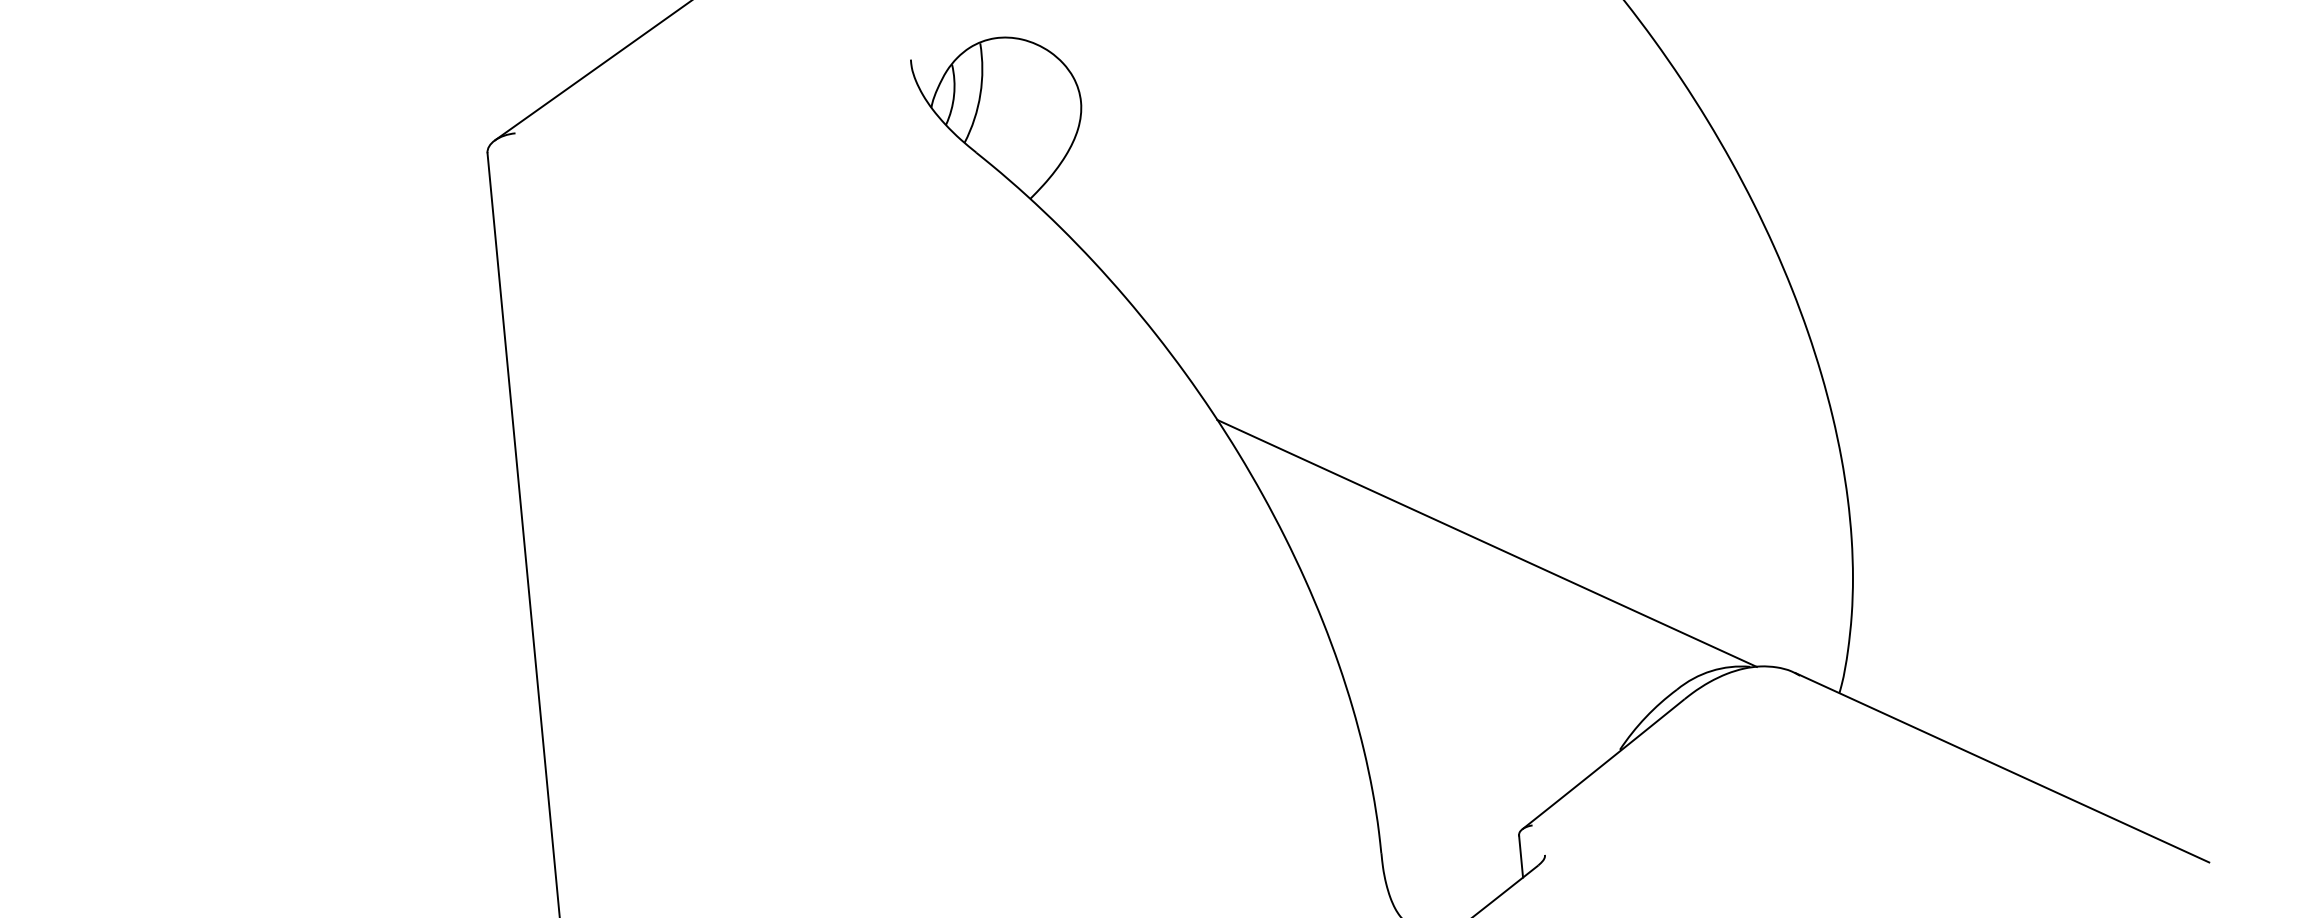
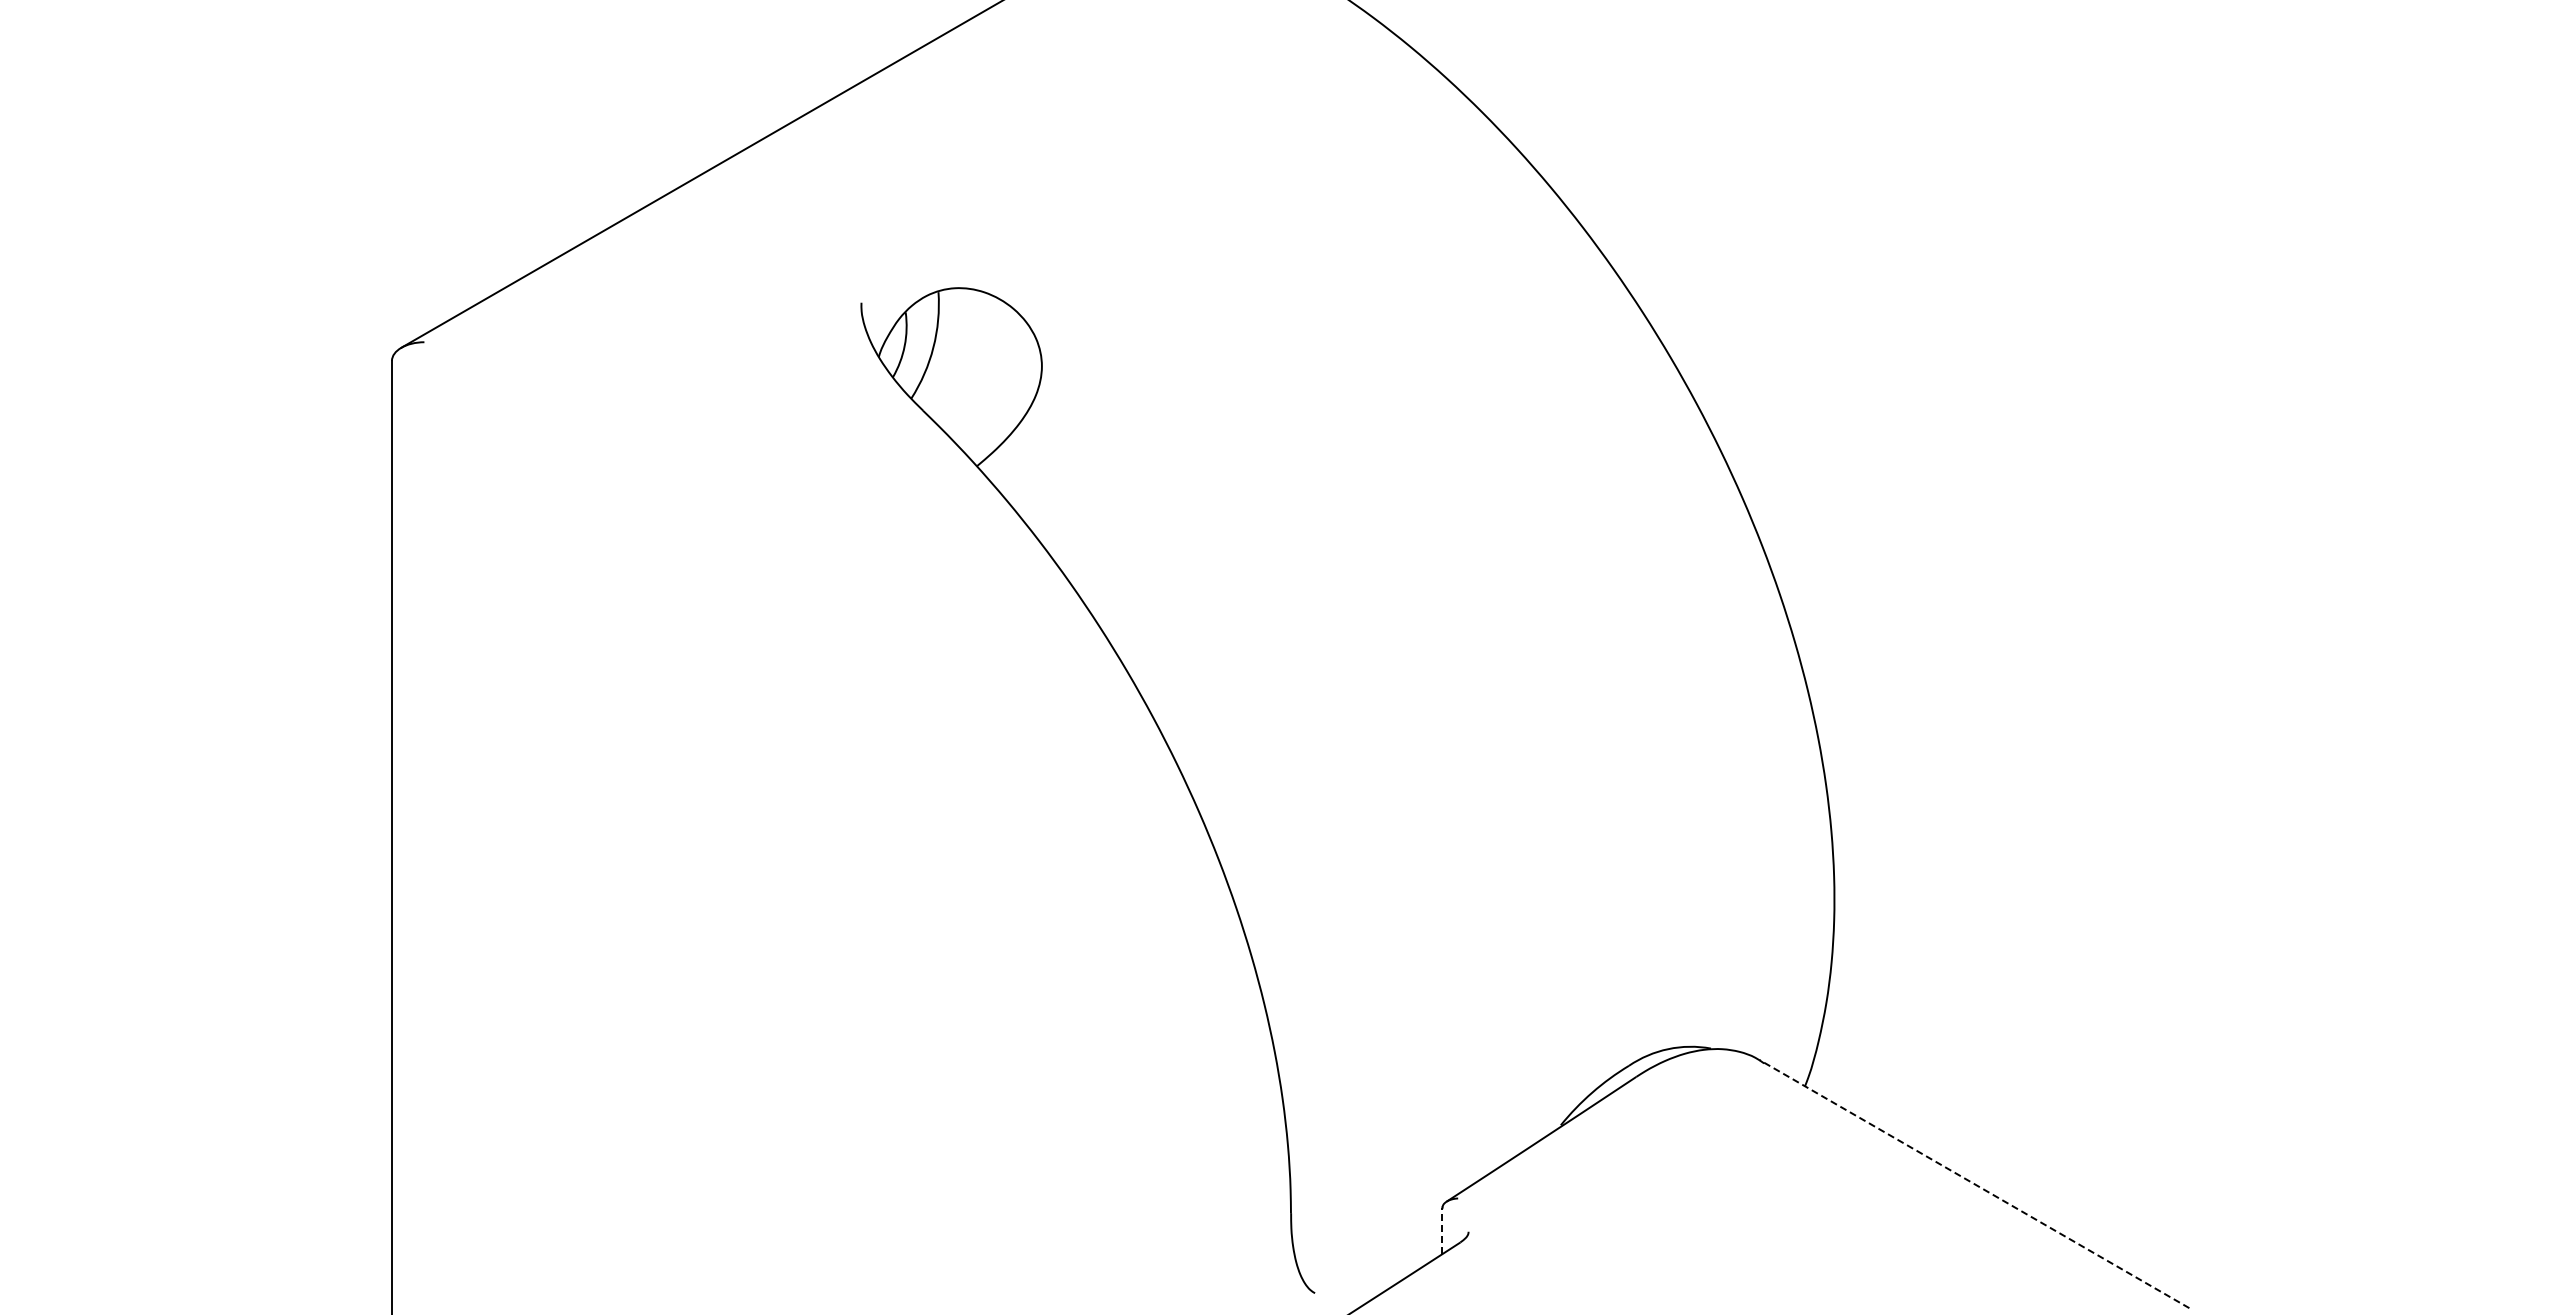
line: (1486, 543) -> (1437, 887), removed
line: (2001, 767) -> (1973, 1183), solid -> dashed
line: (1521, 856) -> (1442, 1231), solid -> dashed

